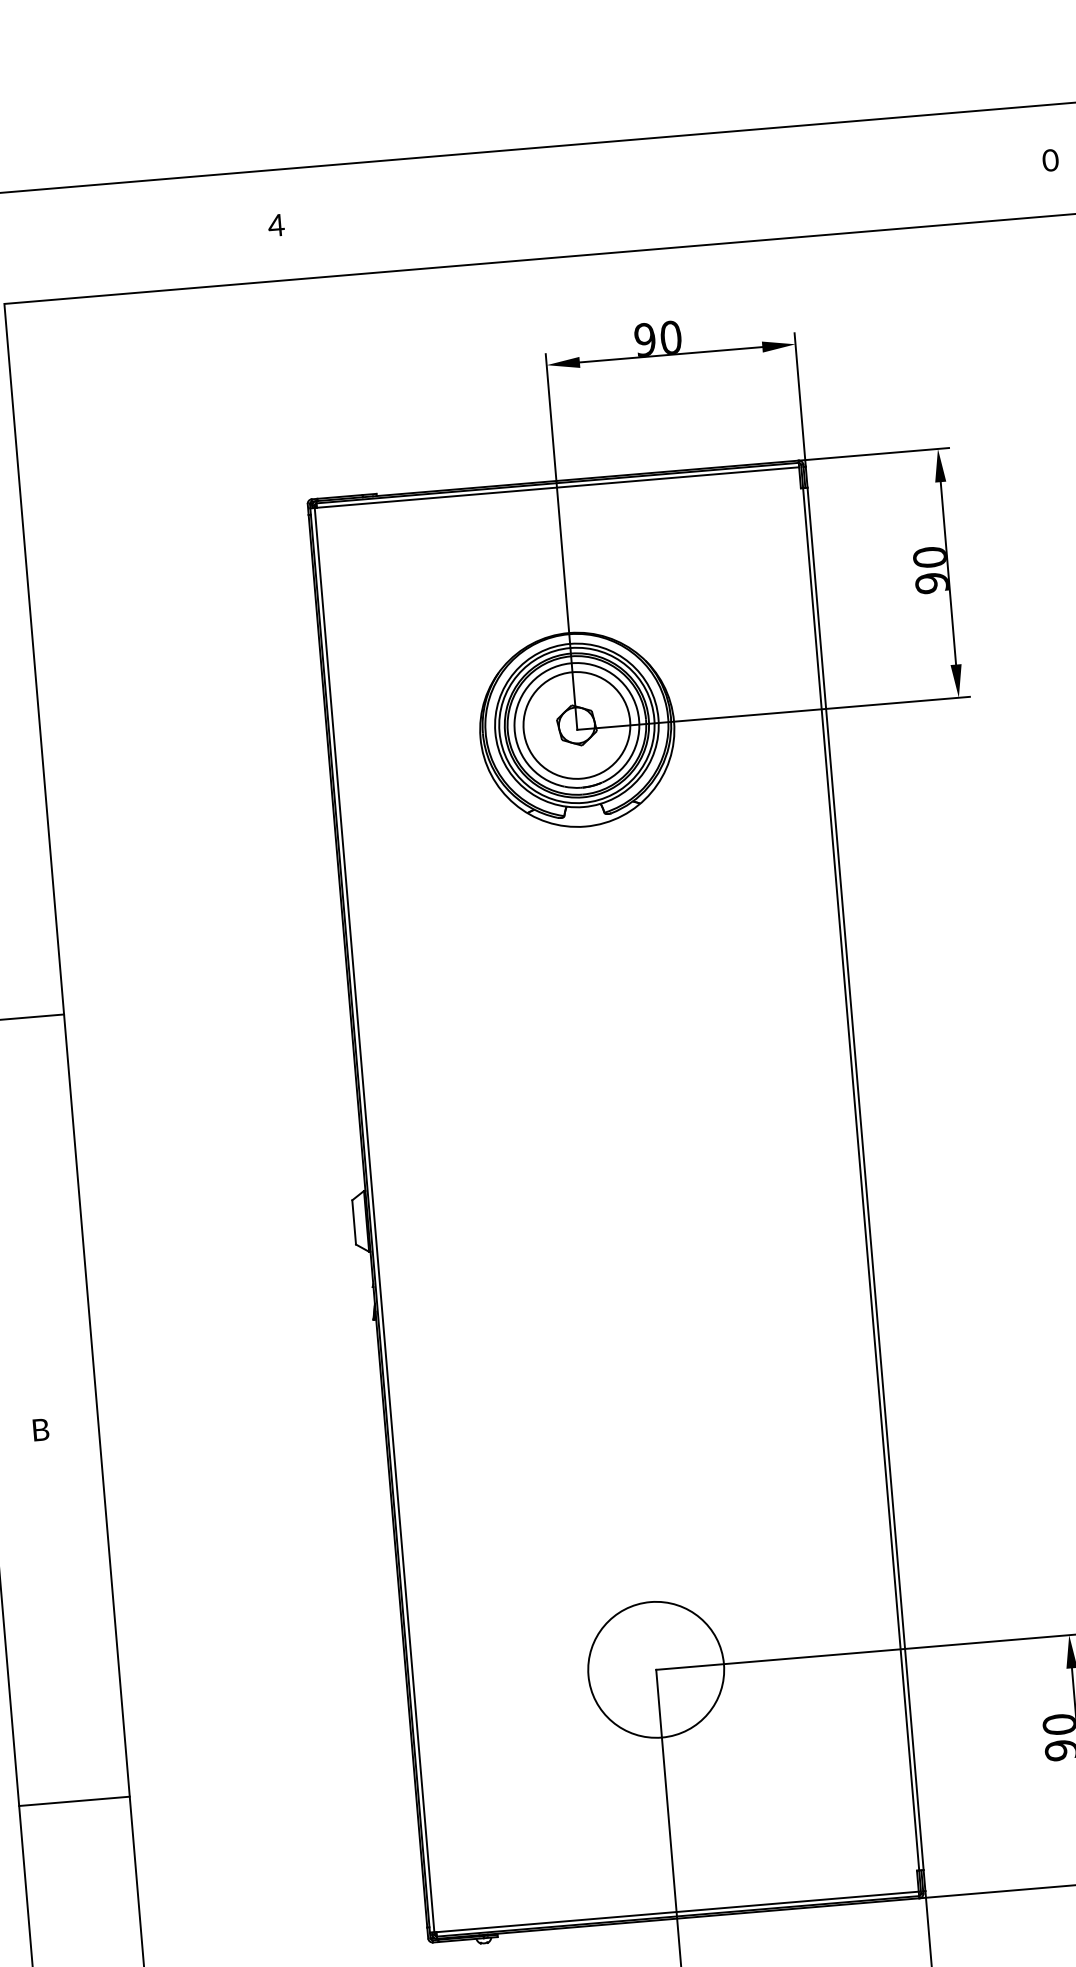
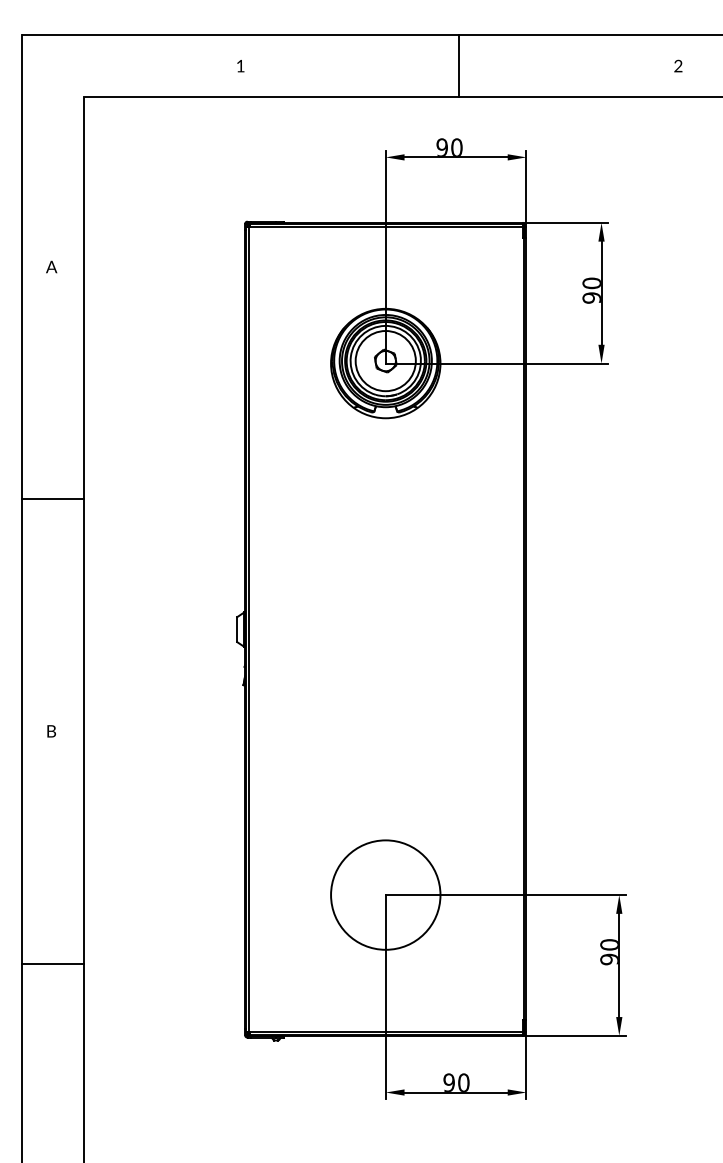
text: (1050, 161) -> (678, 66), 0 -> 2
line: (663, 191) -> (459, 65), added
text: (276, 226) -> (240, 66), 4 -> 1
circle: (655, 1668) -> (385, 894), size x1.43
line: (73, 1801) -> (52, 963), moved

